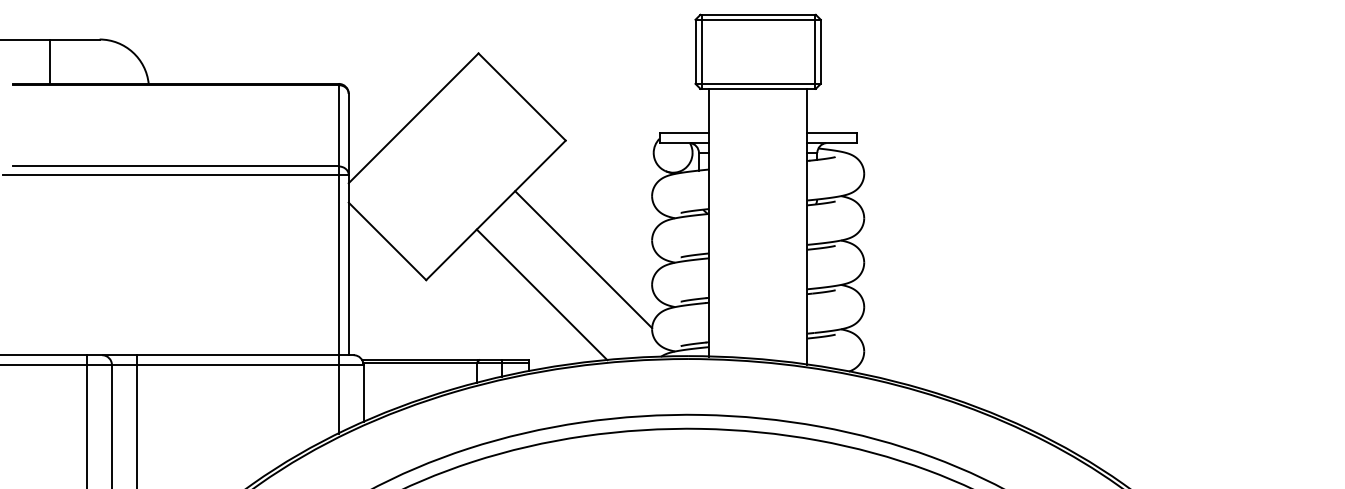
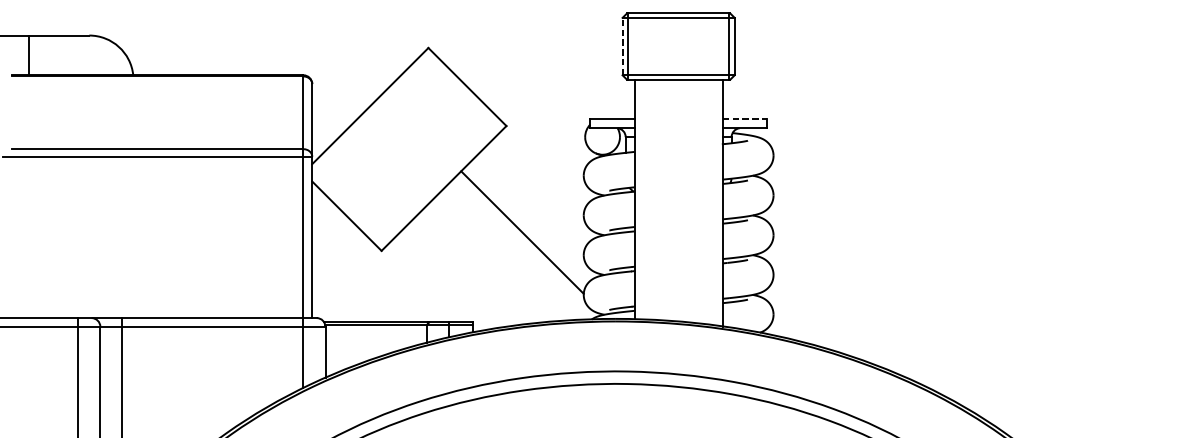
line: (695, 51) -> (622, 46), solid -> dashed
line: (50, 61) -> (29, 55), moved
line: (832, 133) -> (745, 119), solid -> dashed
line: (541, 294) -> (484, 263), removed

